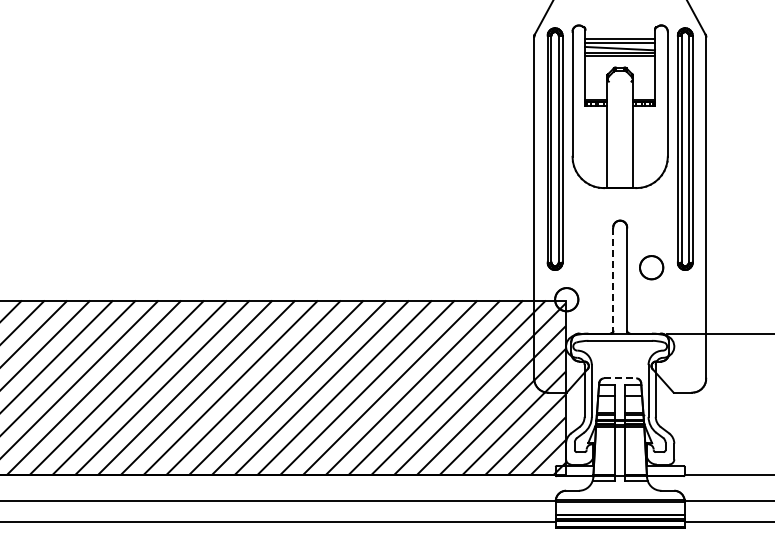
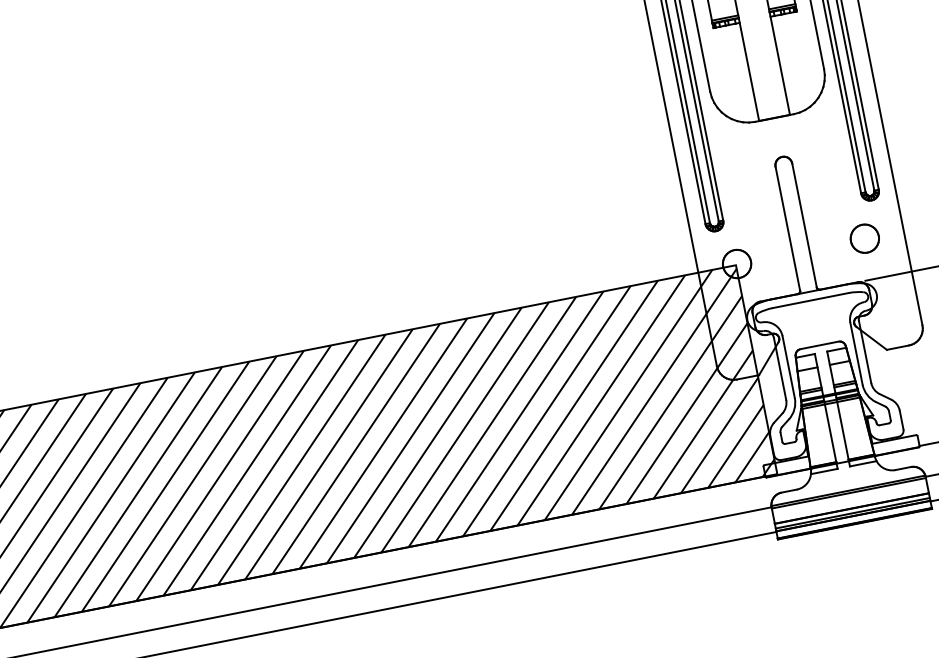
part: (651, 267) -> (864, 238), moved
line: (613, 279) -> (788, 228), dashed -> solid
line: (620, 378) -> (820, 345), dashed -> solid

